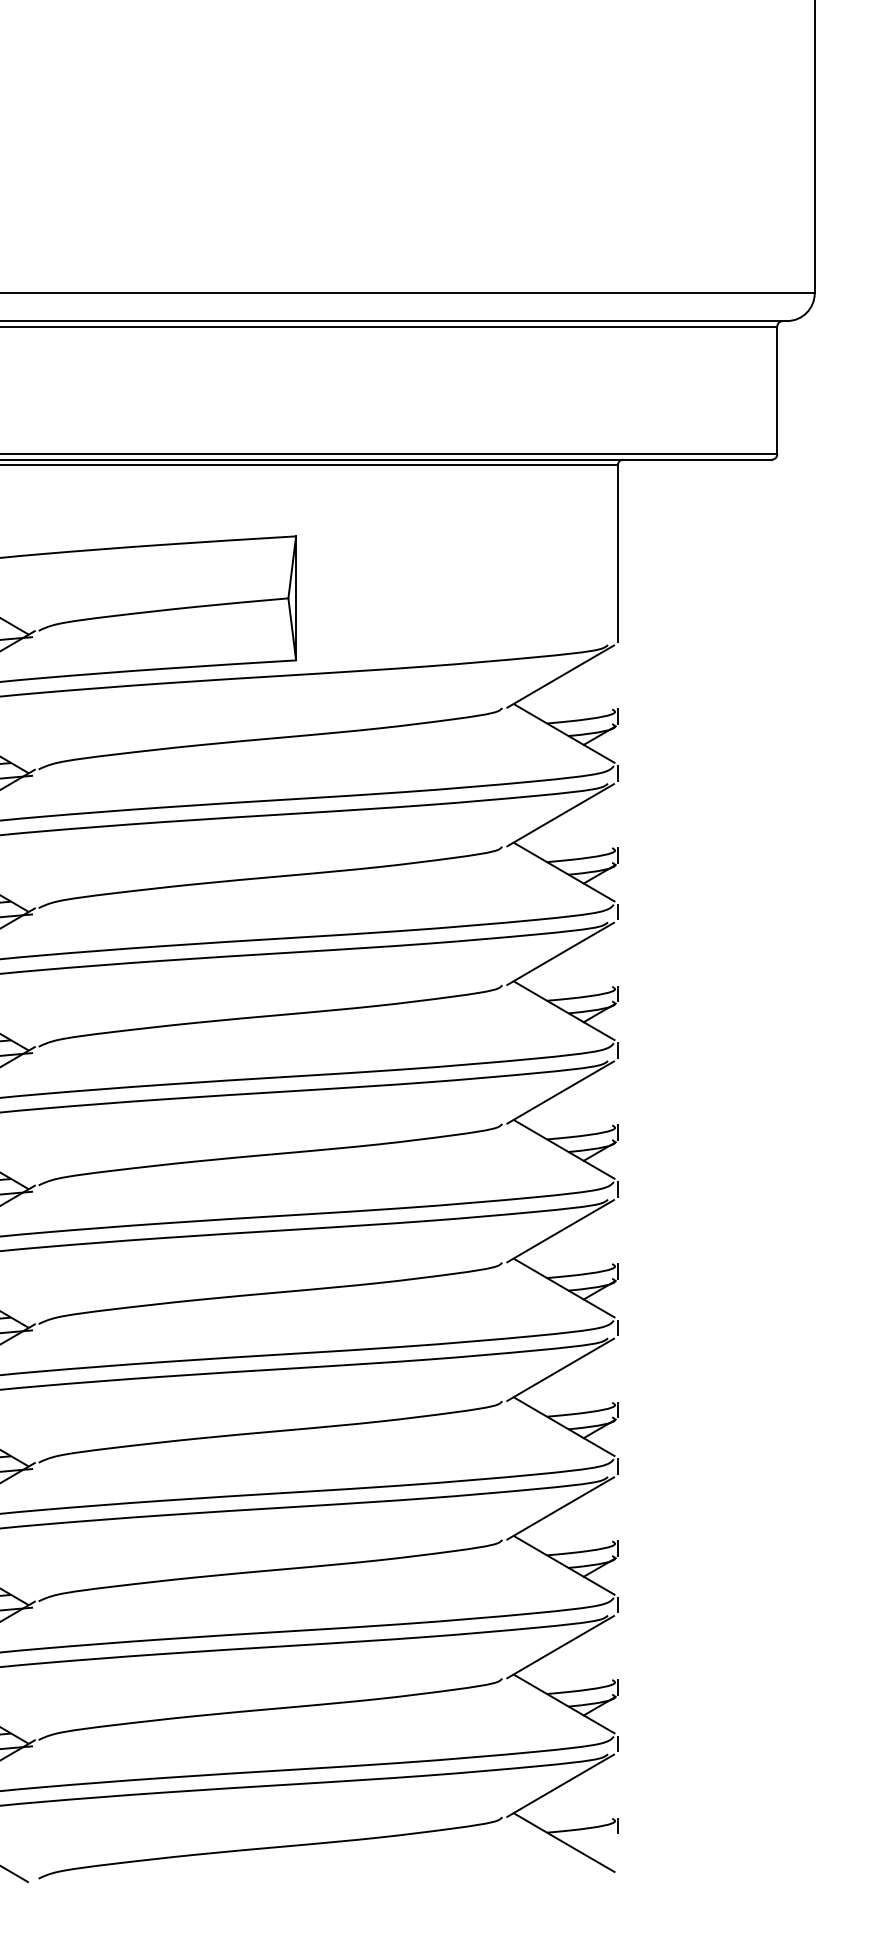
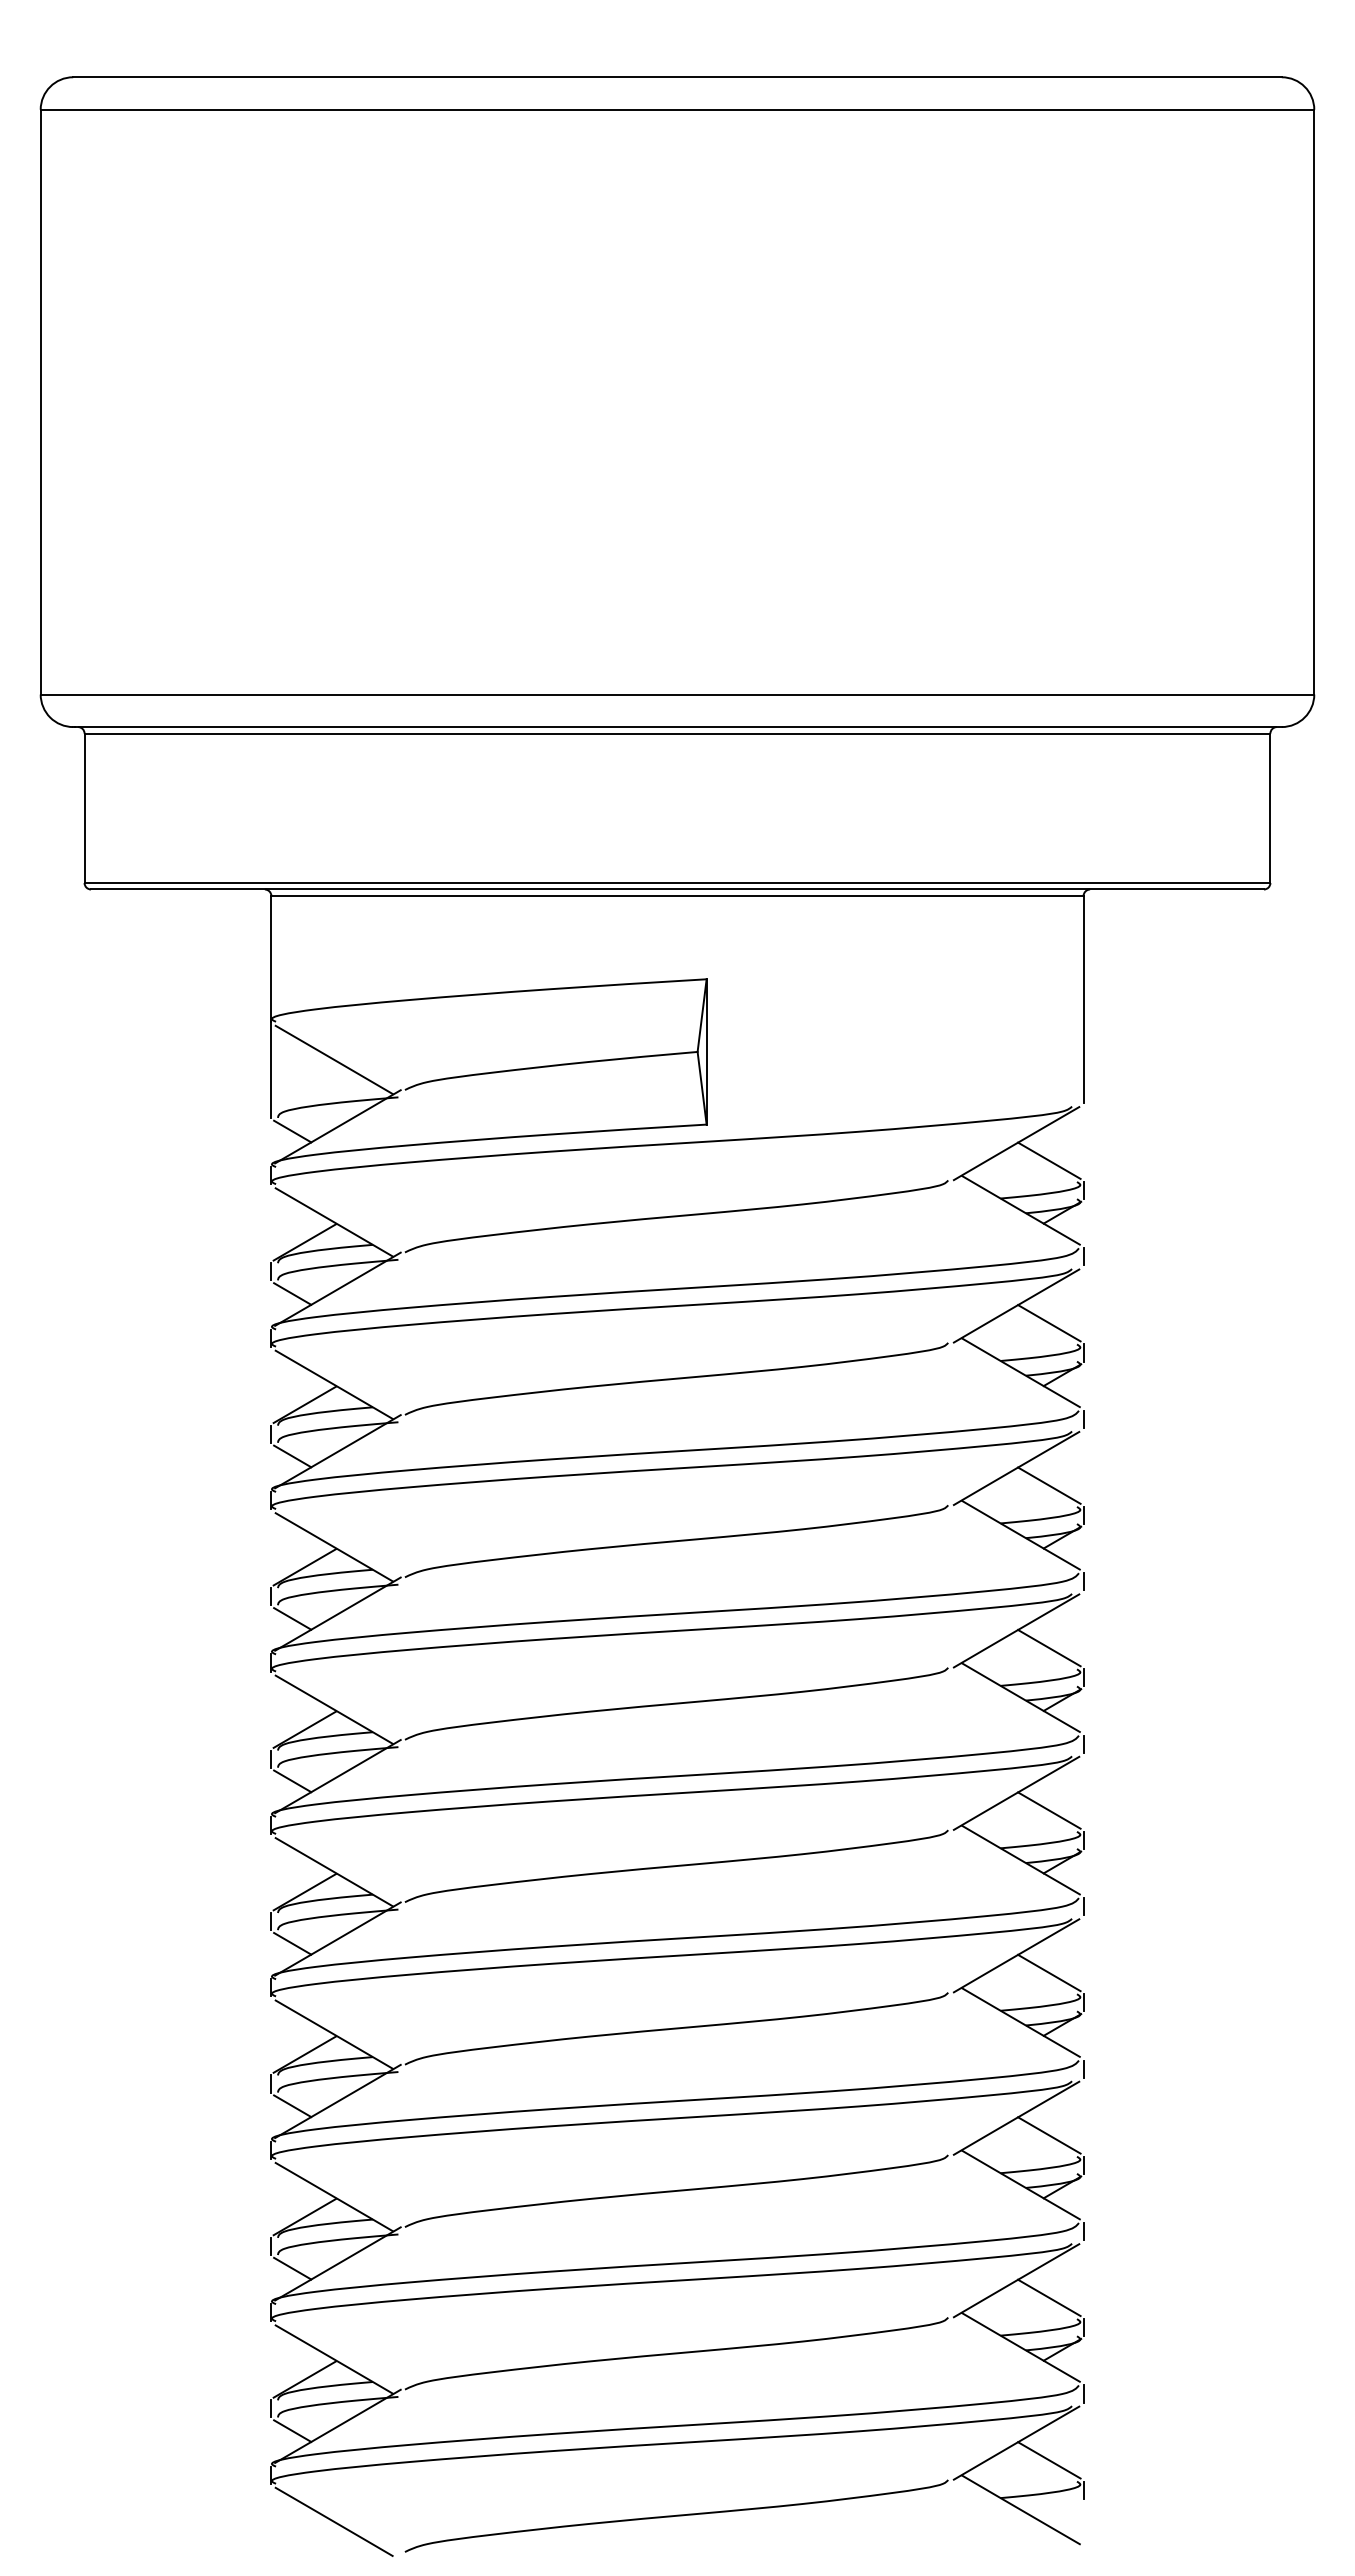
line: (588, 691) -> (1049, 1160), added
line: (588, 830) -> (1049, 1323), added
line: (588, 968) -> (1049, 1485), added
line: (588, 1106) -> (1049, 1647), added
line: (588, 1245) -> (1049, 1810), added
line: (588, 1384) -> (1049, 1972), added
line: (588, 1523) -> (1049, 2135), added
line: (588, 1661) -> (1049, 2297), added
line: (588, 1800) -> (1049, 2460), added

